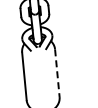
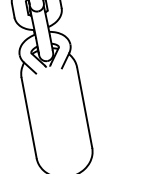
line: (57, 73) -> (84, 108), dashed -> solid

